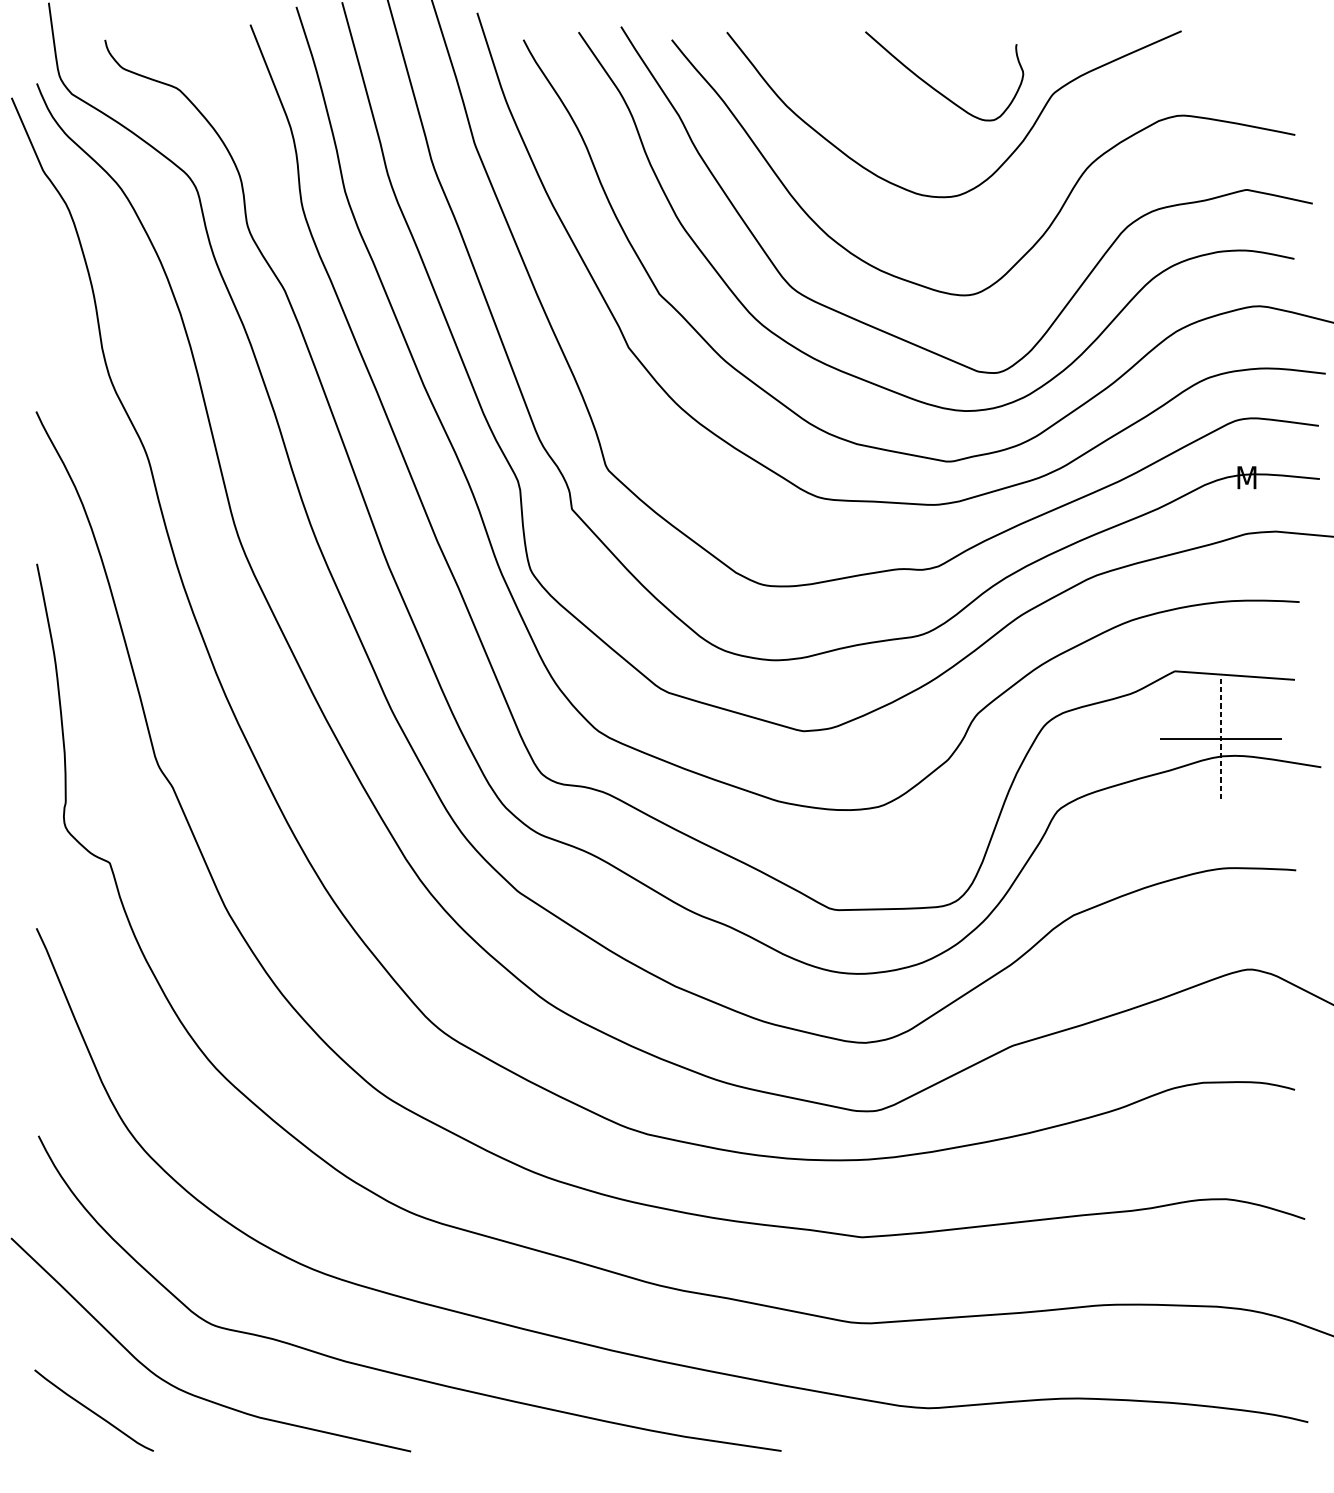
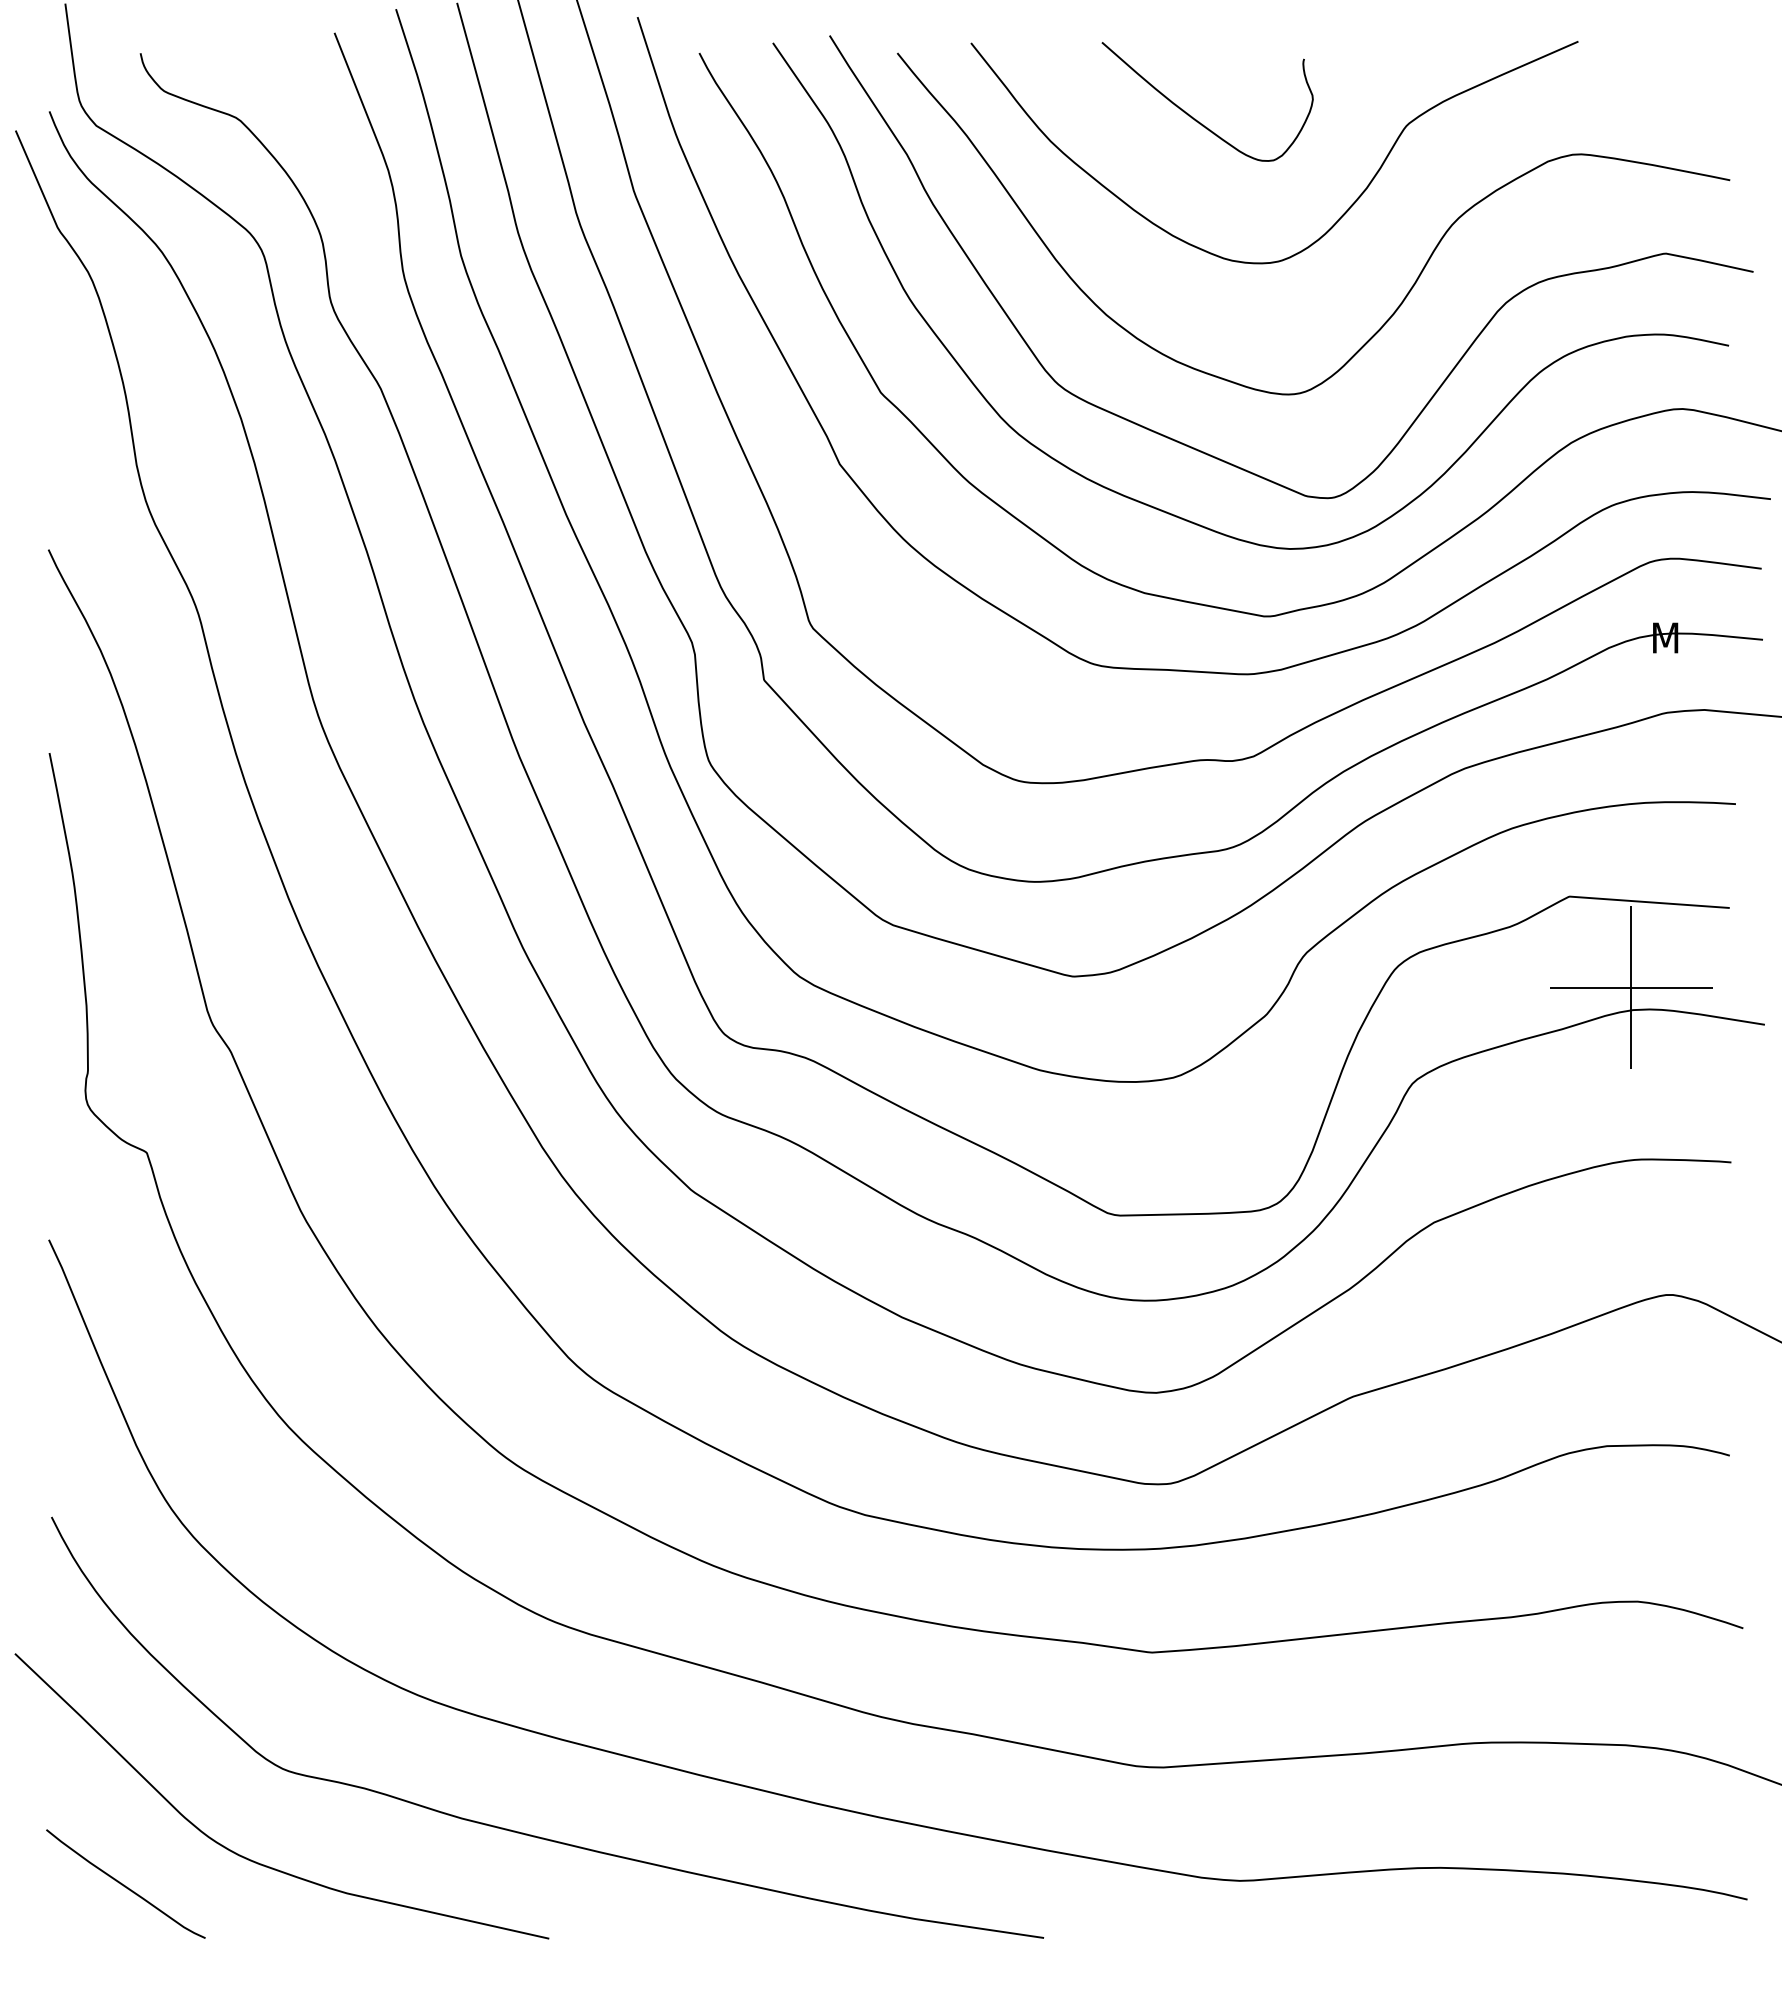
curve: (935, 88) -> (1195, 118), moved
line: (1221, 740) -> (1631, 988), dashed -> solid

